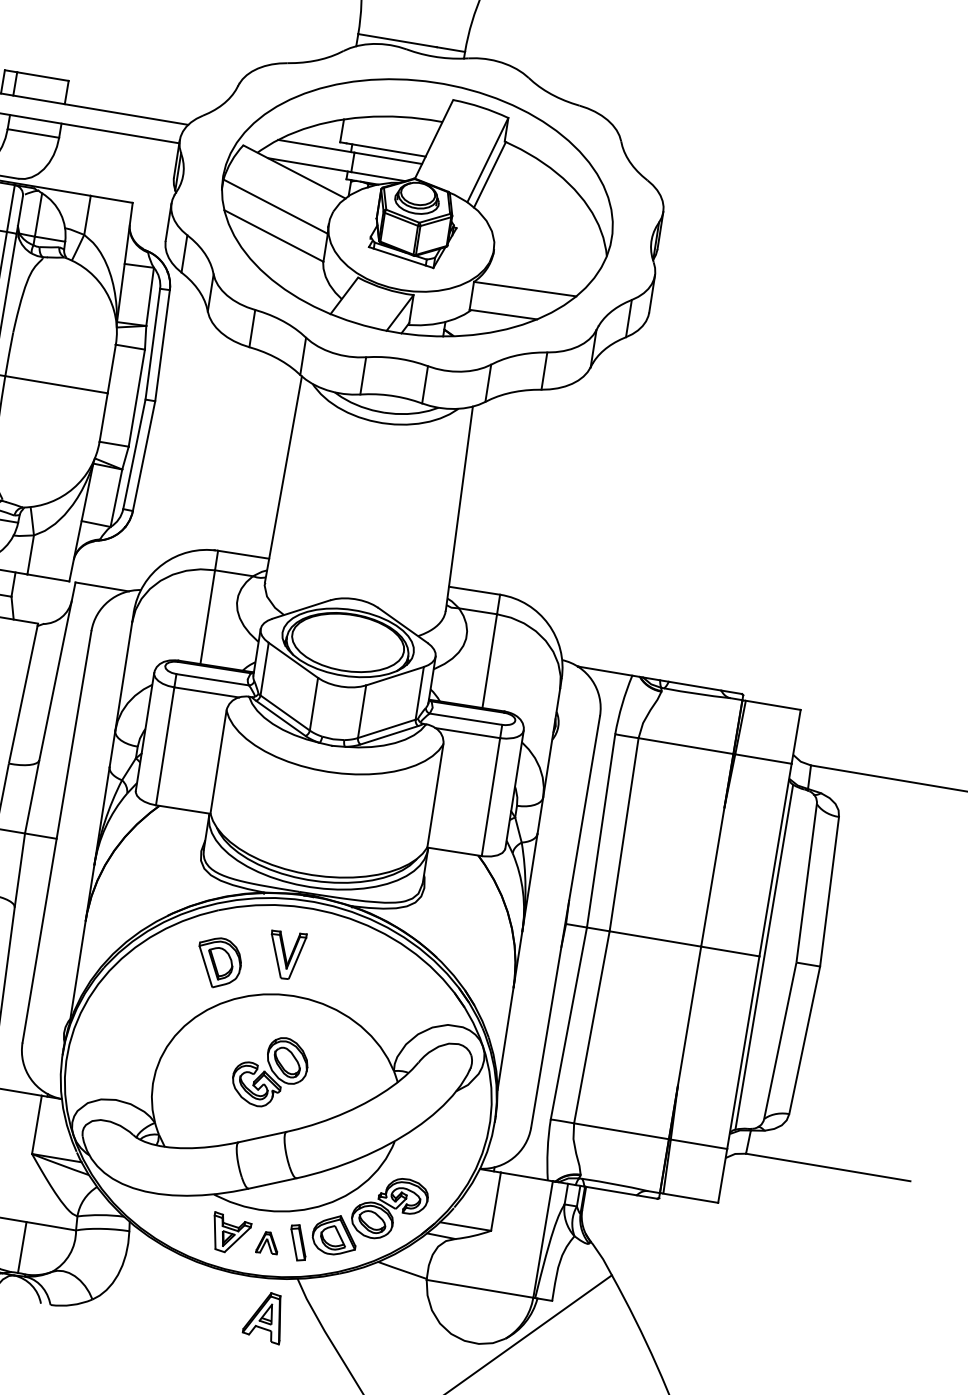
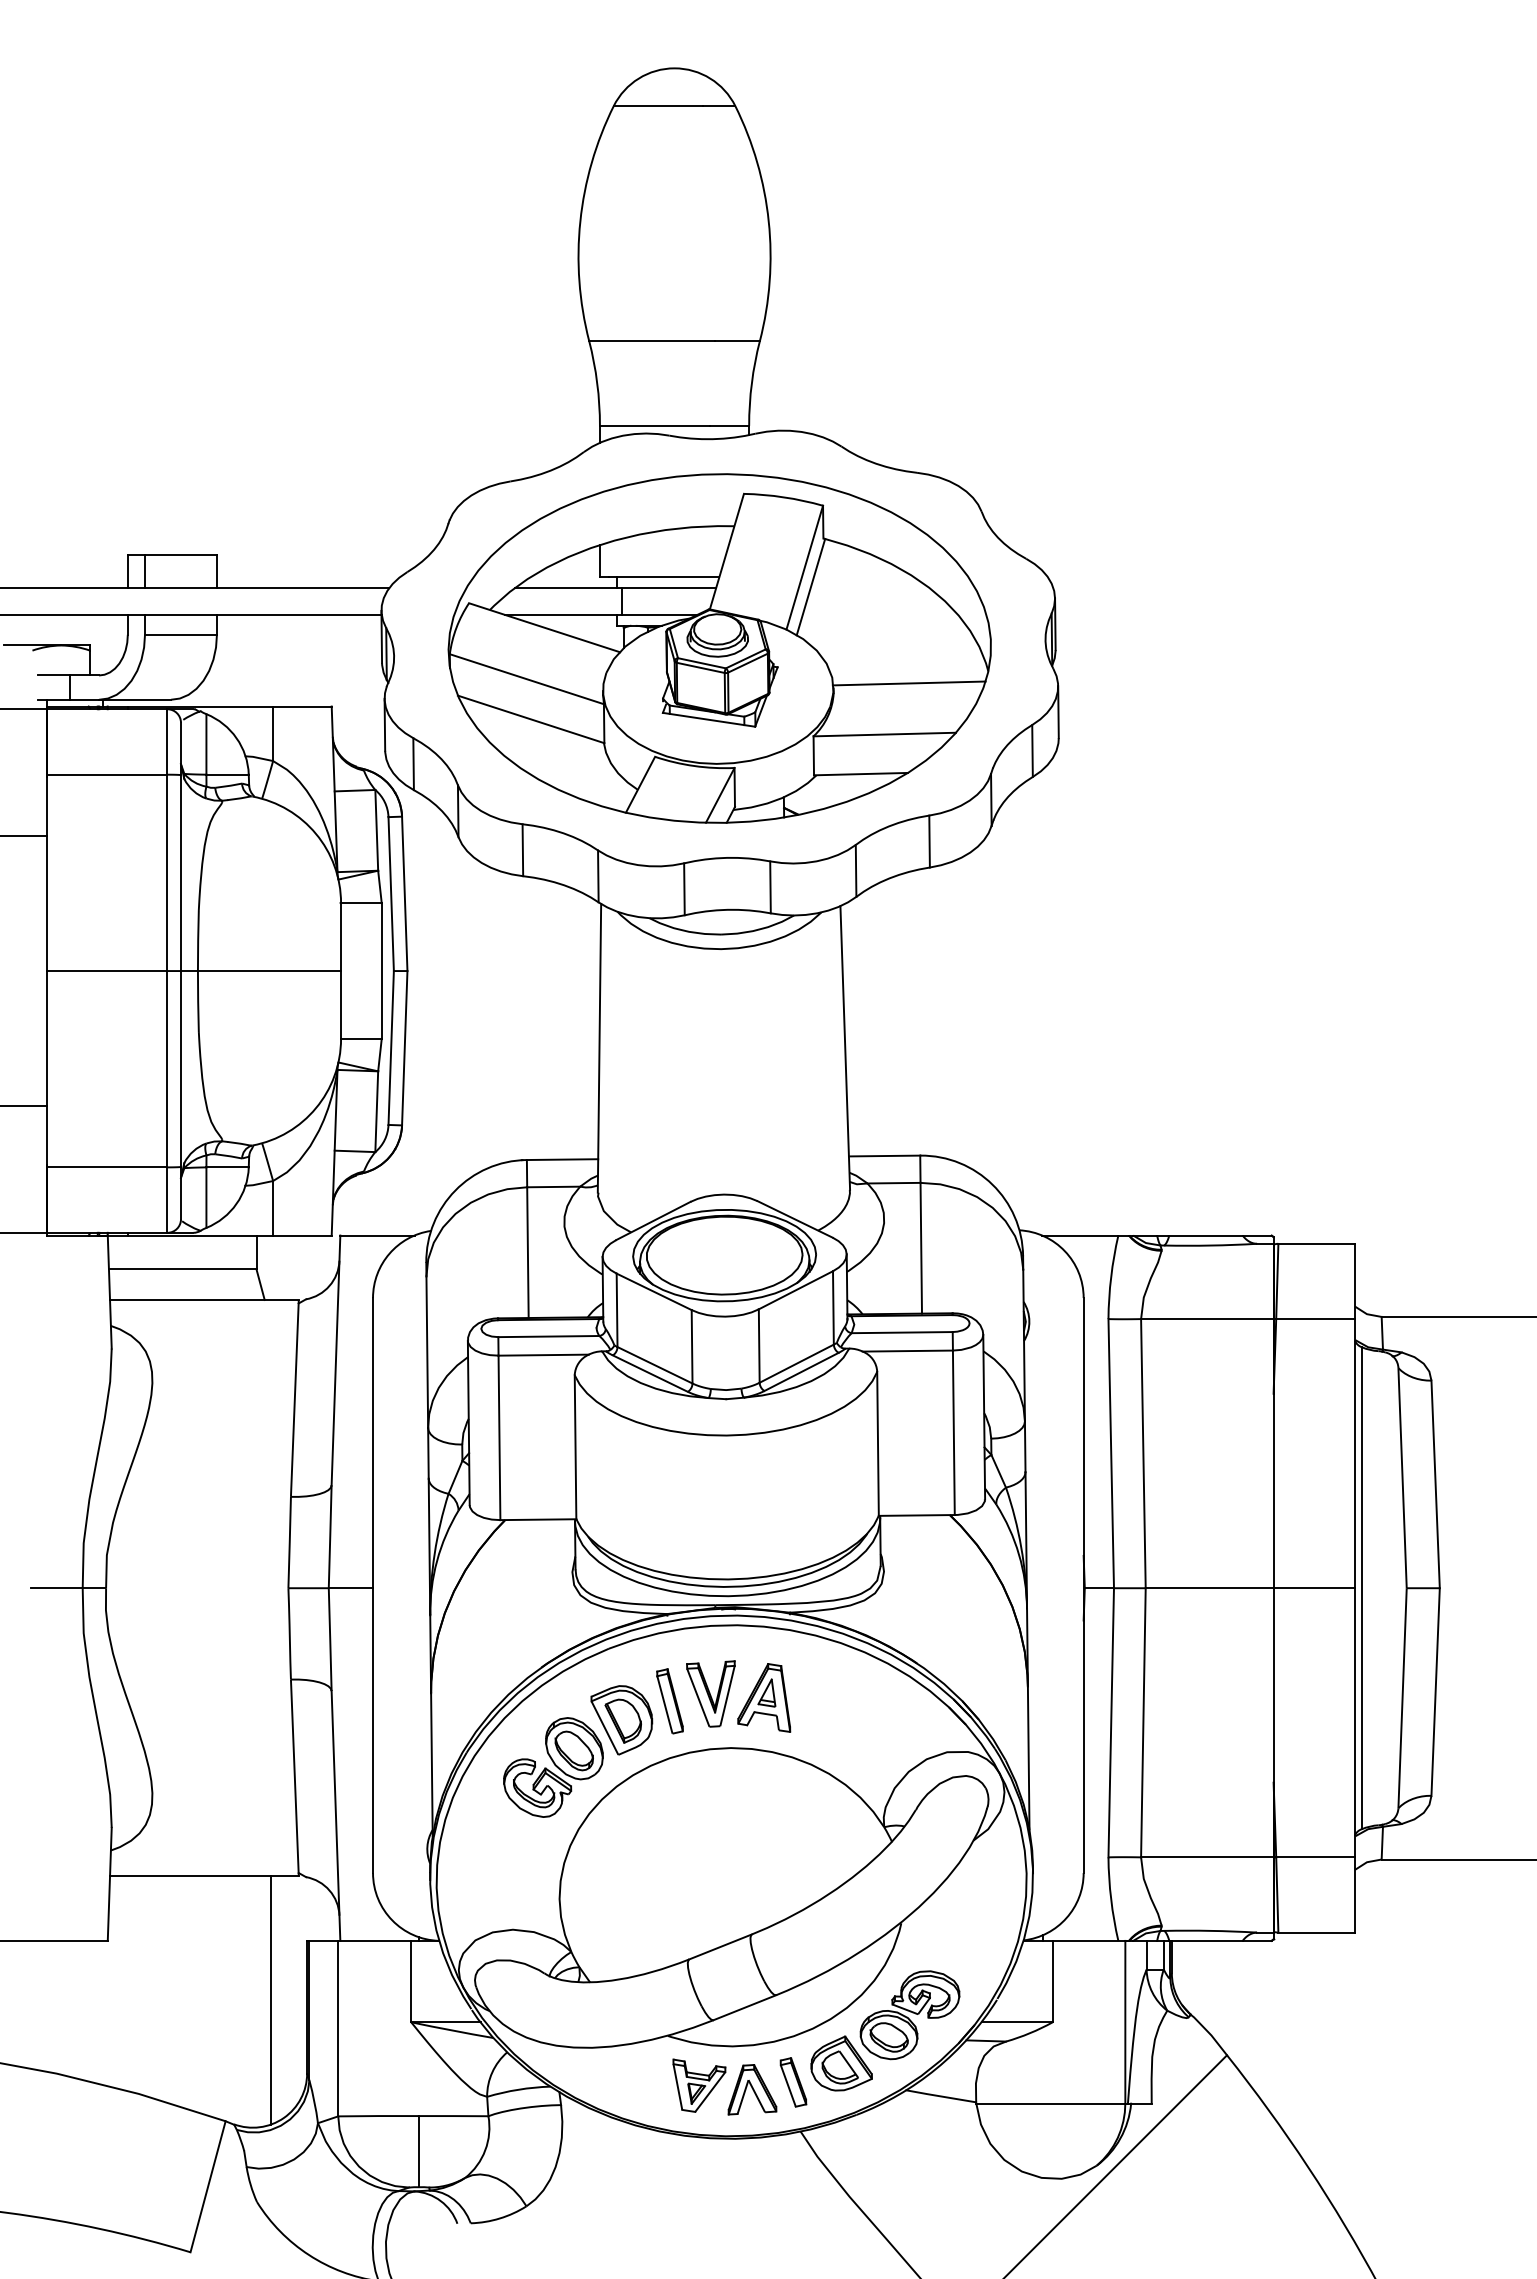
line: (548, 255) -> (908, 683), added
part: (255, 955) -> (669, 1701), added
part: (270, 1071) -> (553, 1767), moved
part: (268, 1242) -> (752, 2089), size x1.67
part: (264, 1316) -> (764, 1697), moved

